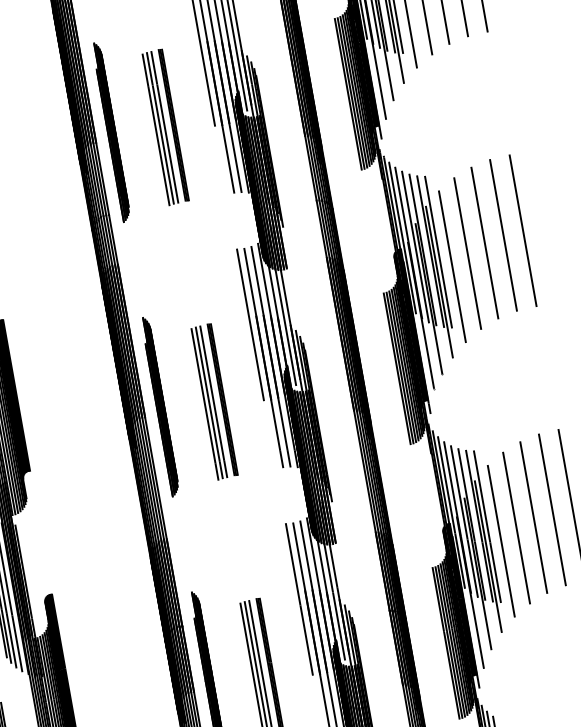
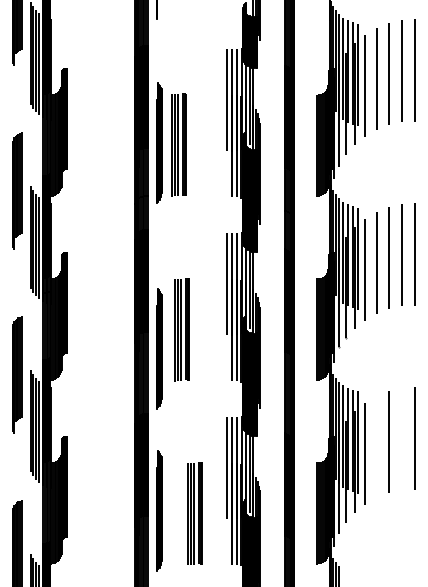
part: (164, 126) -> (178, 144), moved
part: (213, 401) -> (181, 329), moved
part: (160, 406) -> (159, 348), moved
line: (551, 510) -> (401, 439), removed
line: (516, 527) -> (376, 446), removed

